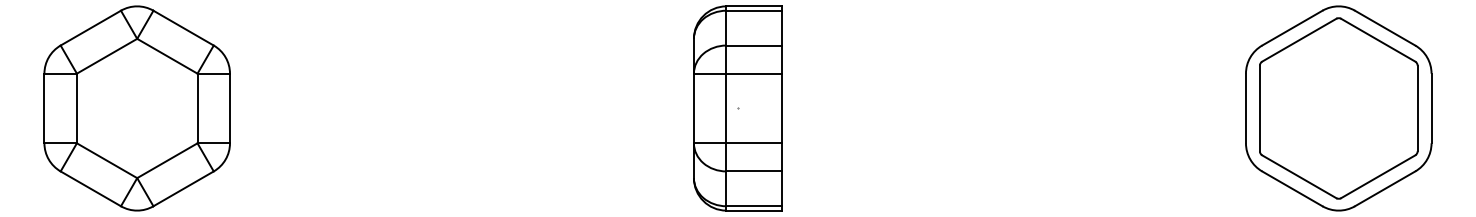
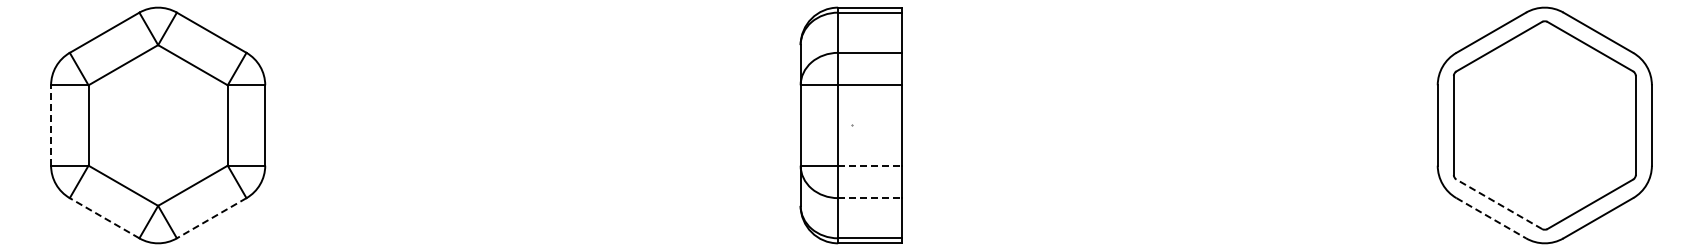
line: (44, 108) -> (51, 125), solid -> dashed
line: (754, 143) -> (870, 165), solid -> dashed
line: (754, 171) -> (870, 198), solid -> dashed
line: (1298, 176) -> (1498, 204), solid -> dashed
line: (90, 188) -> (104, 217), solid -> dashed
line: (183, 189) -> (211, 218), solid -> dashed
line: (1292, 189) -> (1491, 218), solid -> dashed

